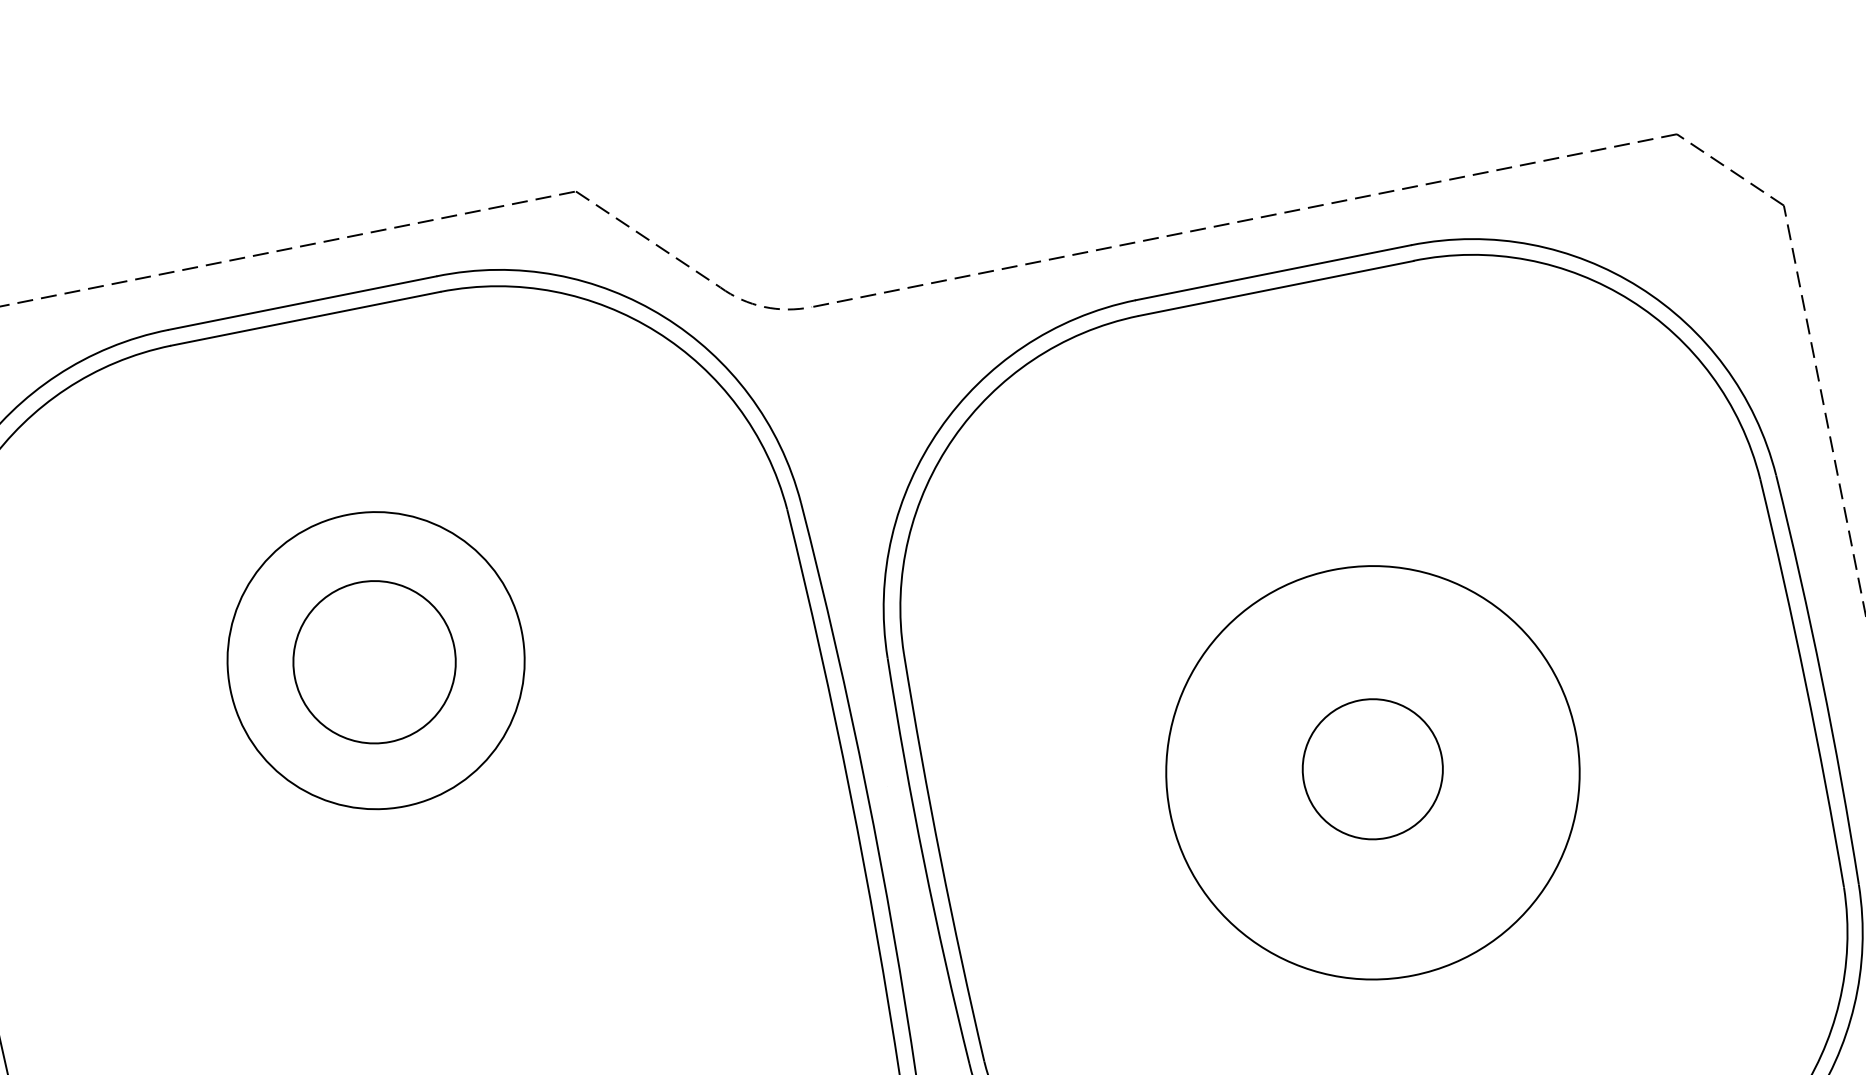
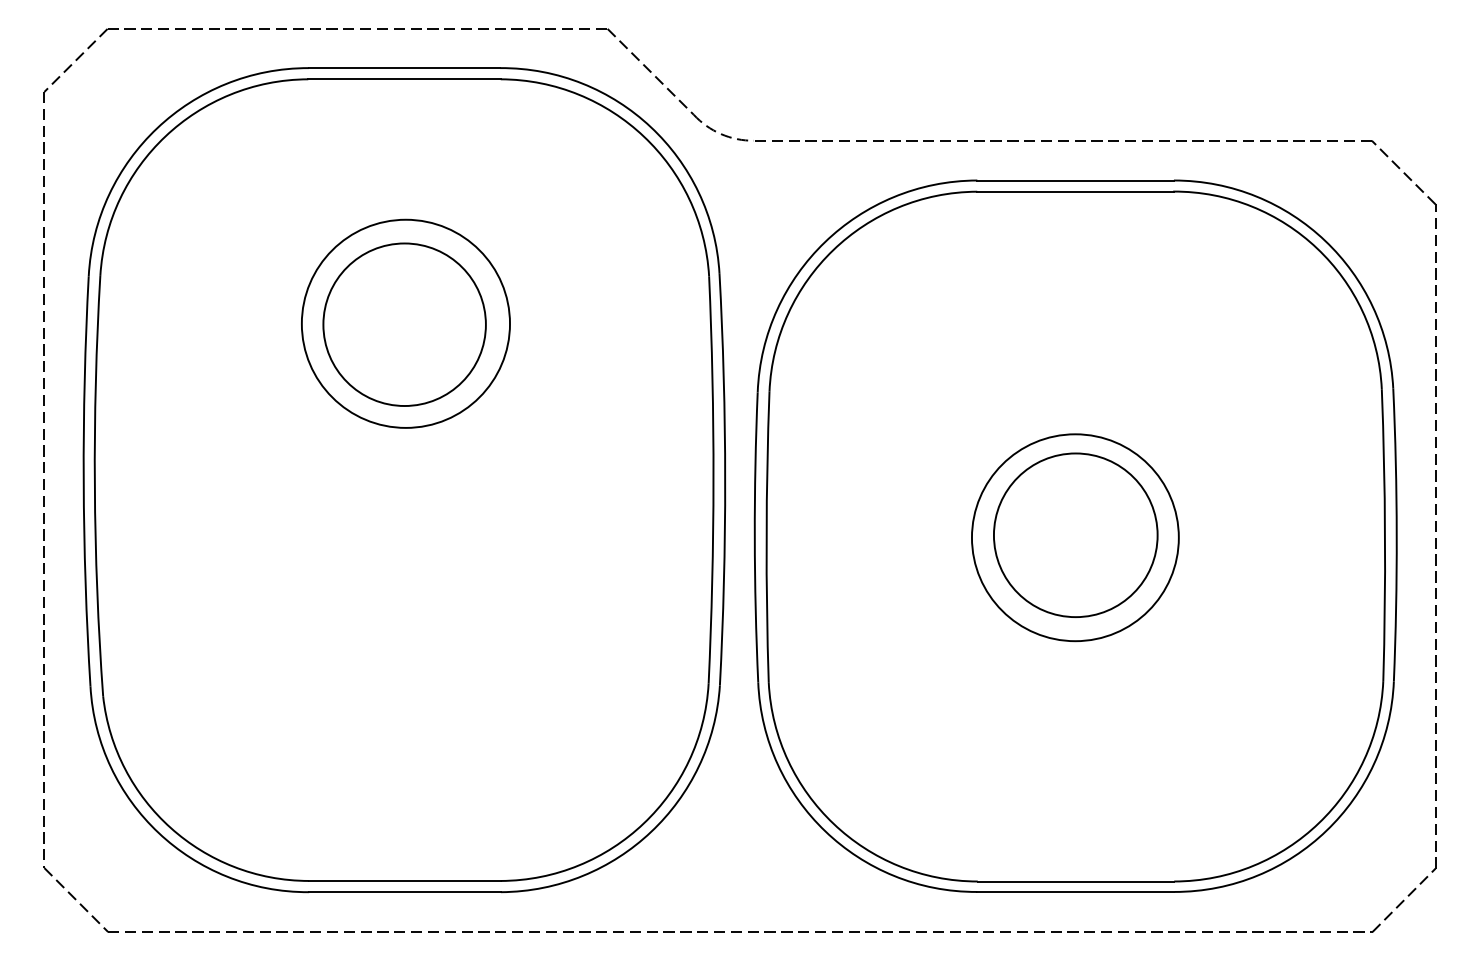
circle: (374, 661) -> (404, 324), size x1.43
circle: (1372, 769) -> (1075, 535), size x1.67
circle: (1371, 772) -> (1074, 537), size x0.71

